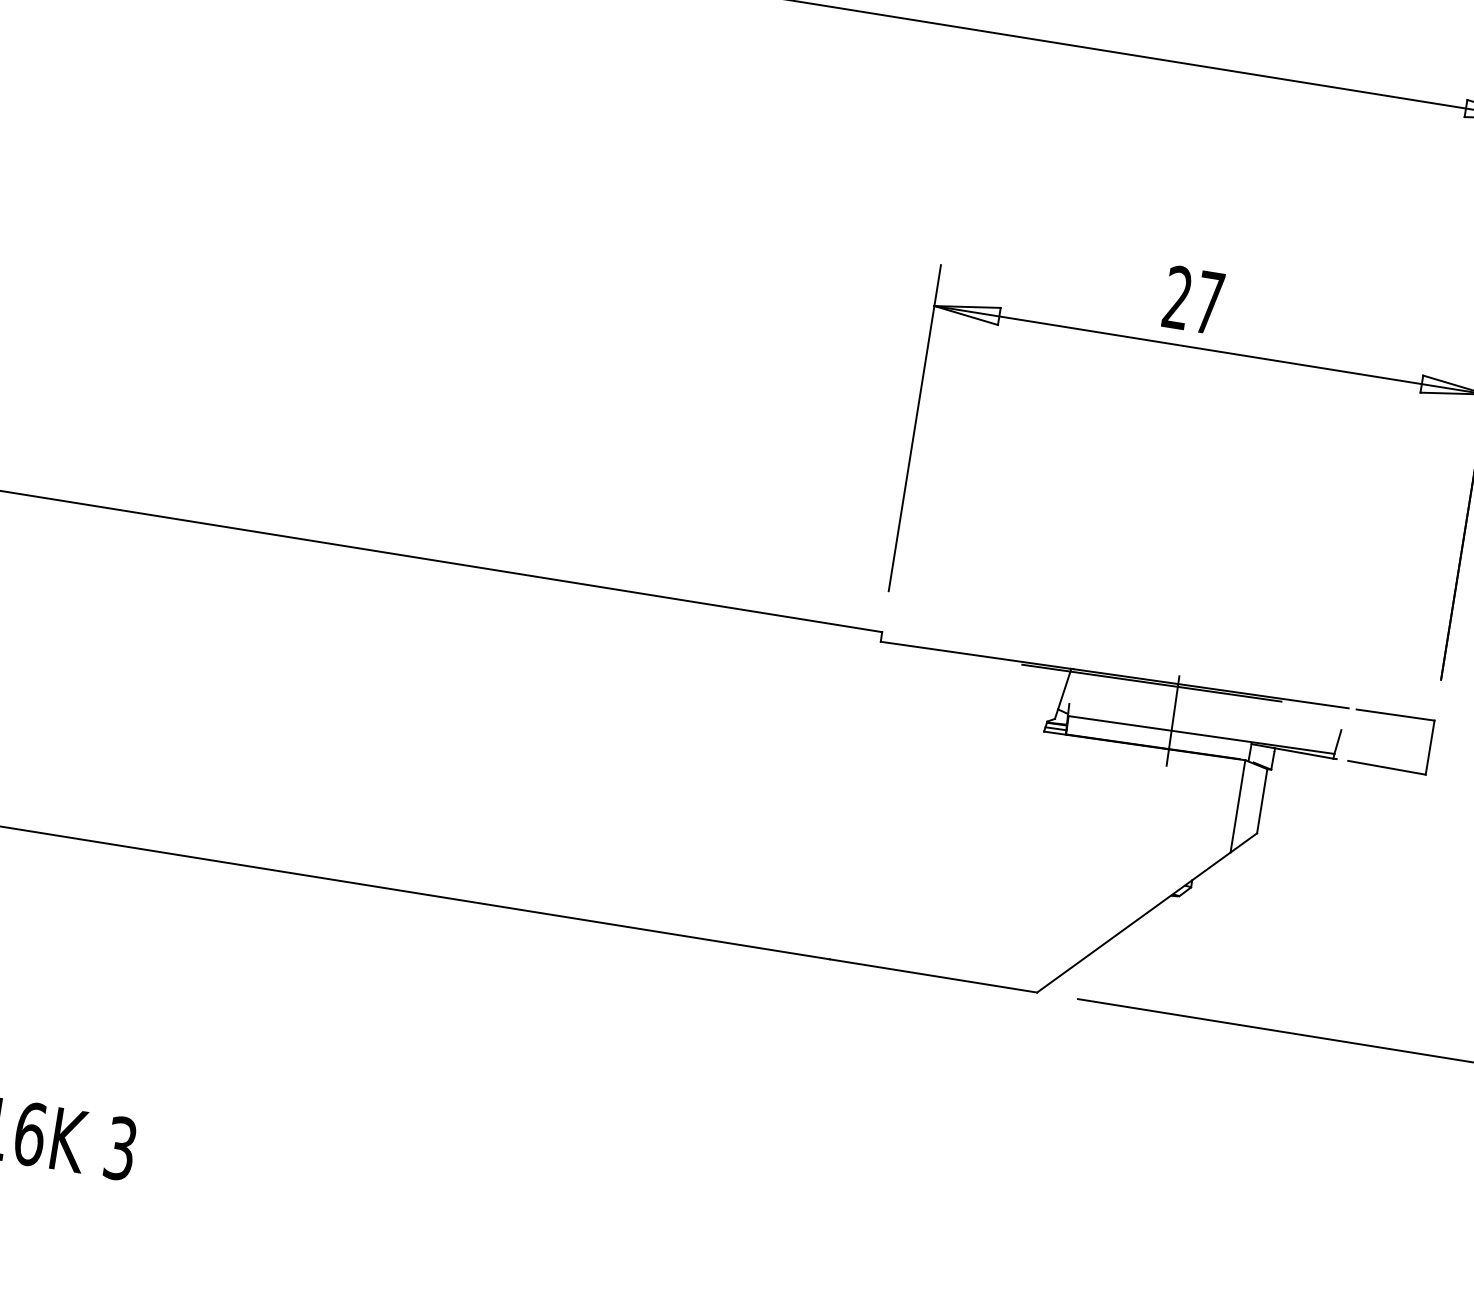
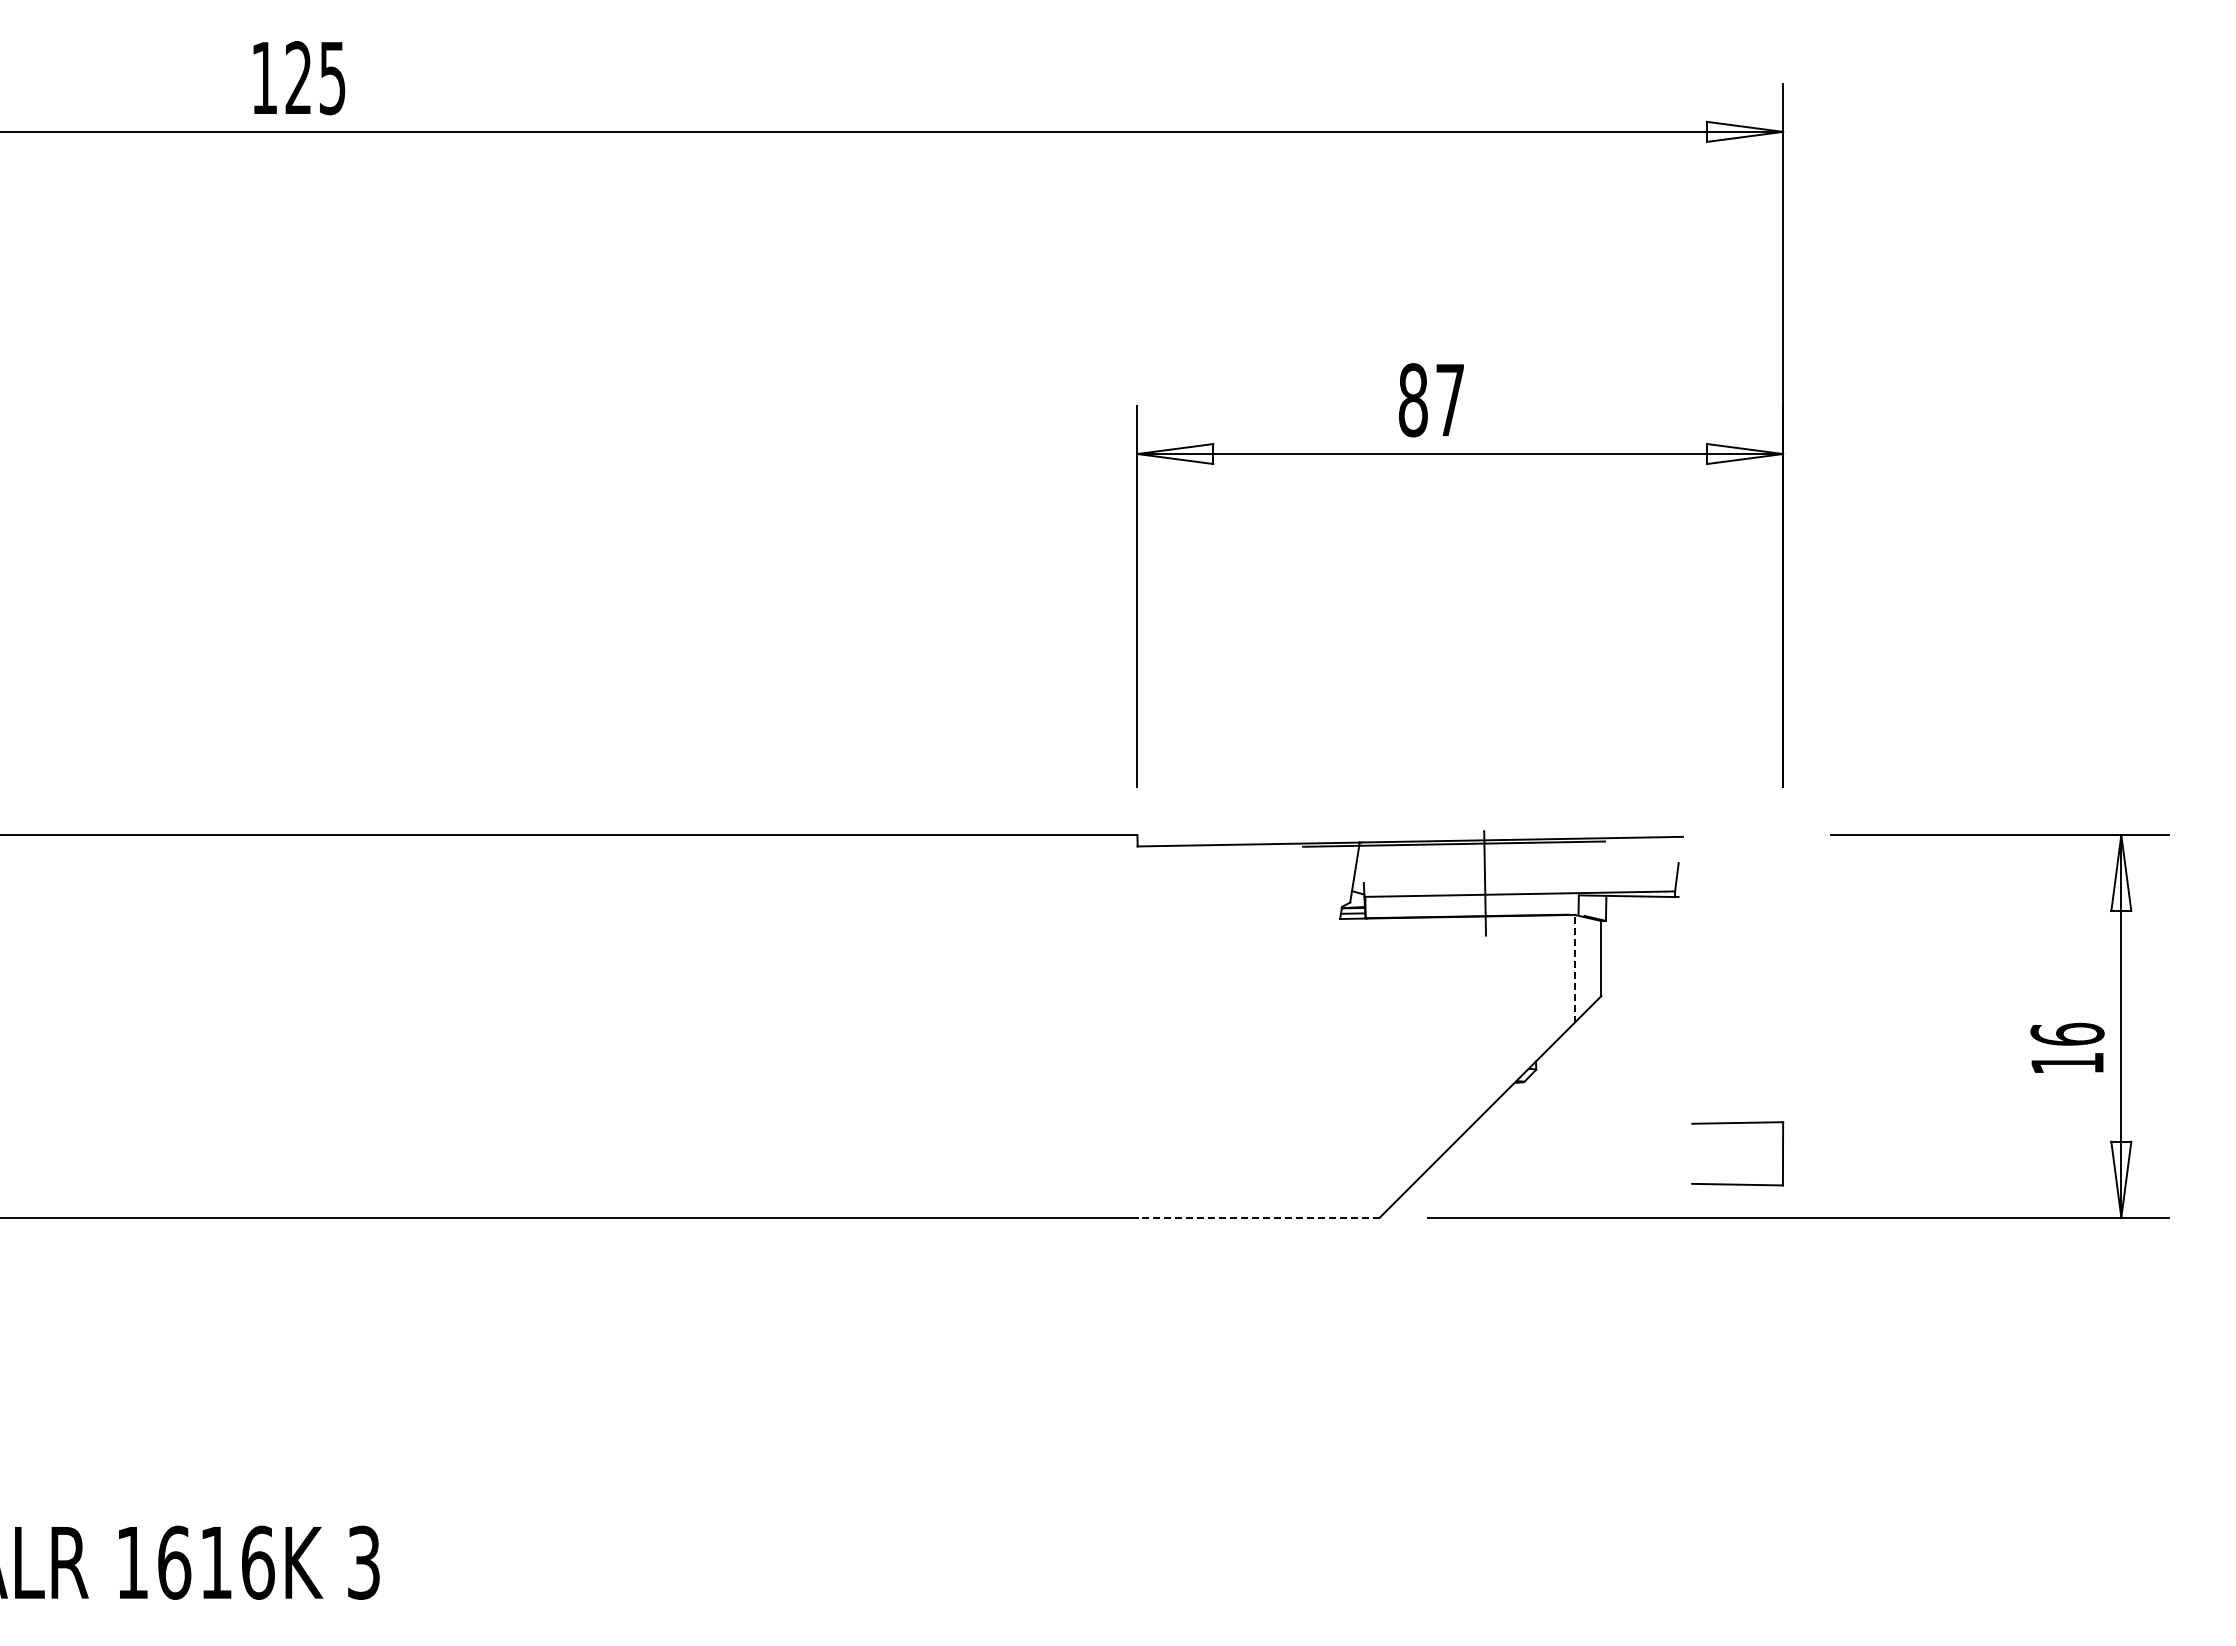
text: (1177, 298) -> (1413, 400), 27 -> 87
part: (1395, 715) -> (1737, 1123), moved
line: (1237, 806) -> (1574, 968), solid -> dashed
line: (933, 975) -> (1258, 1217), solid -> dashed

